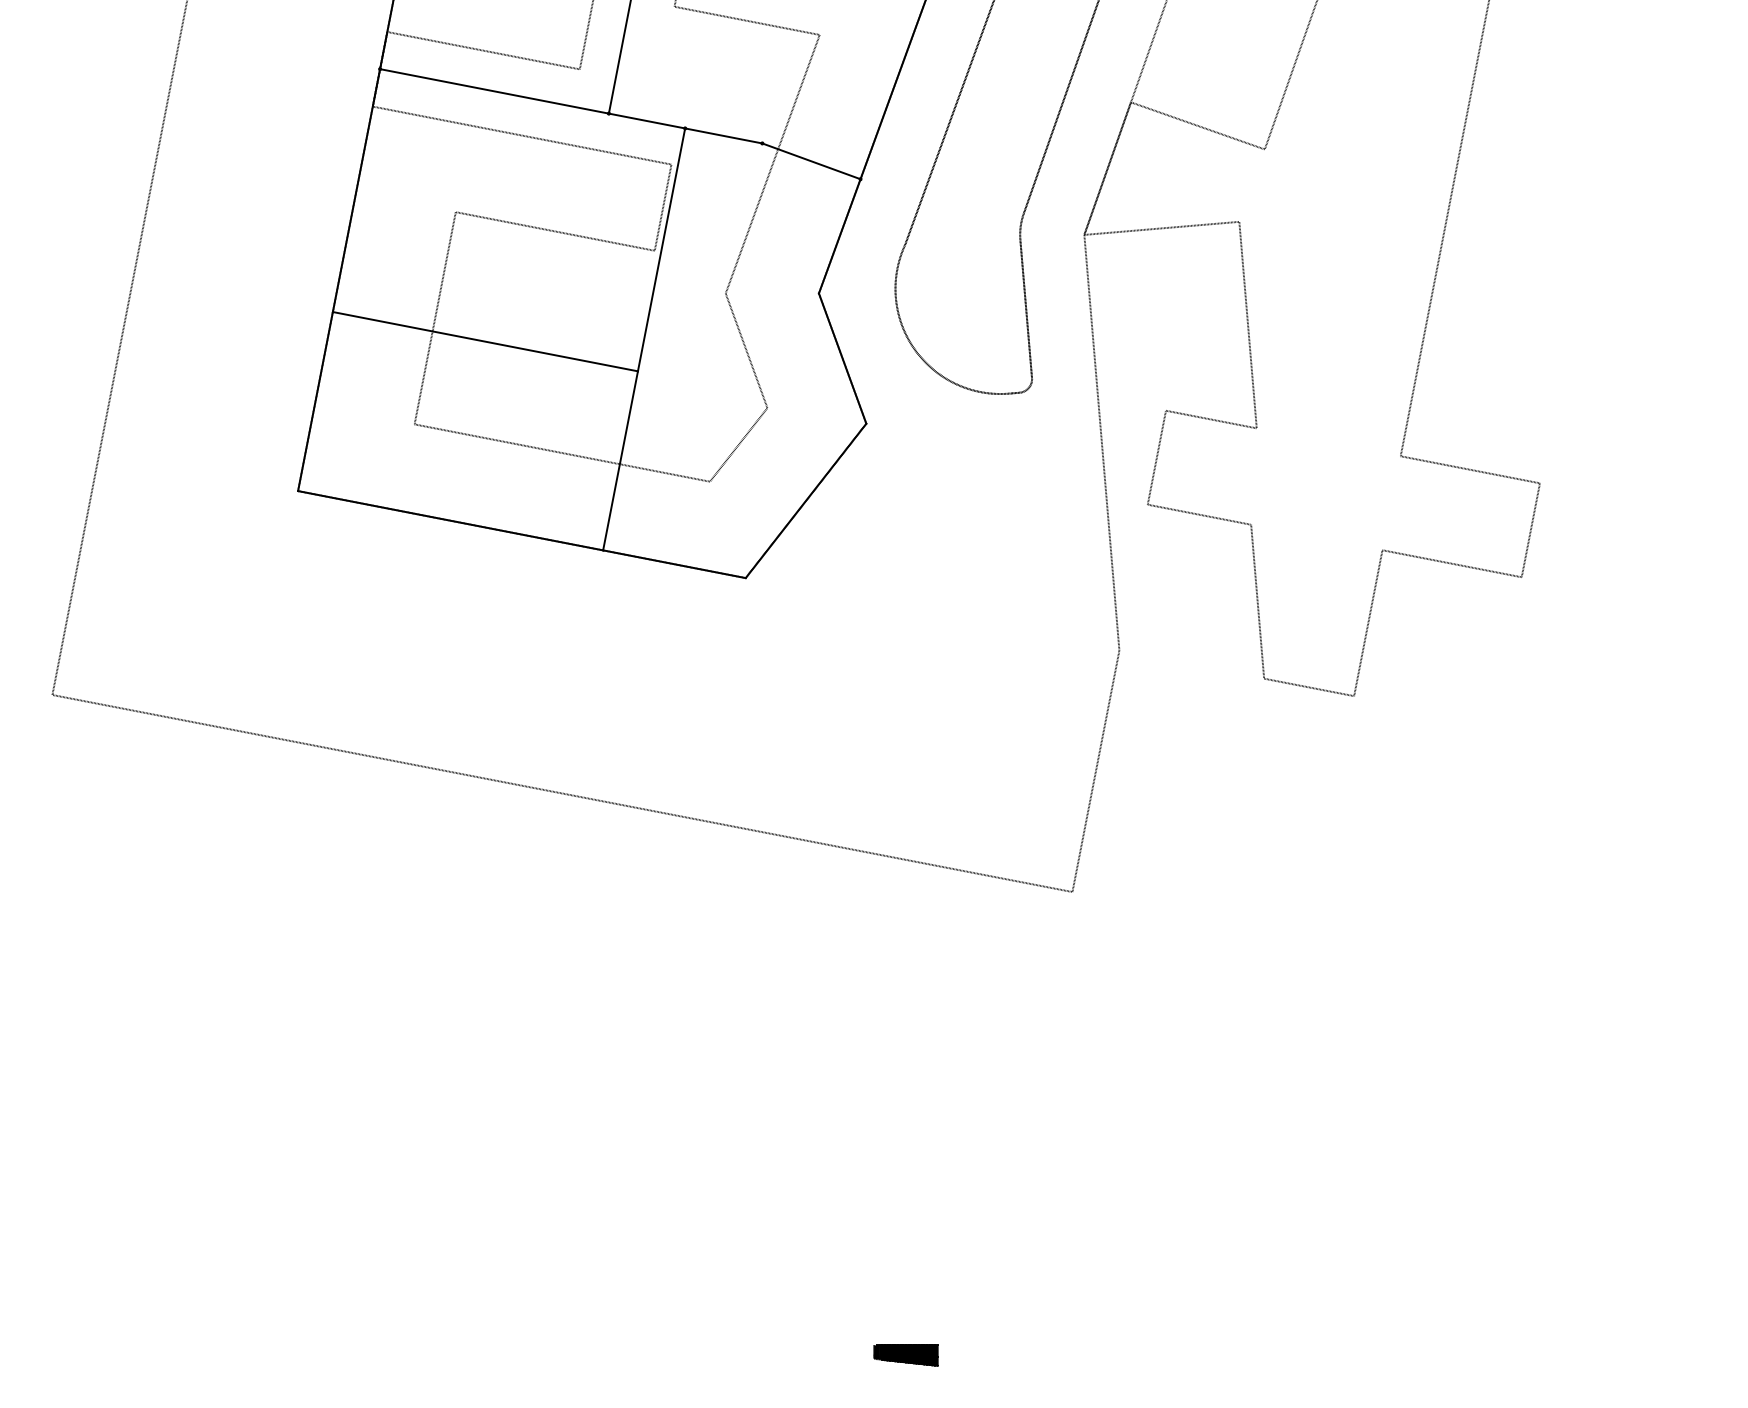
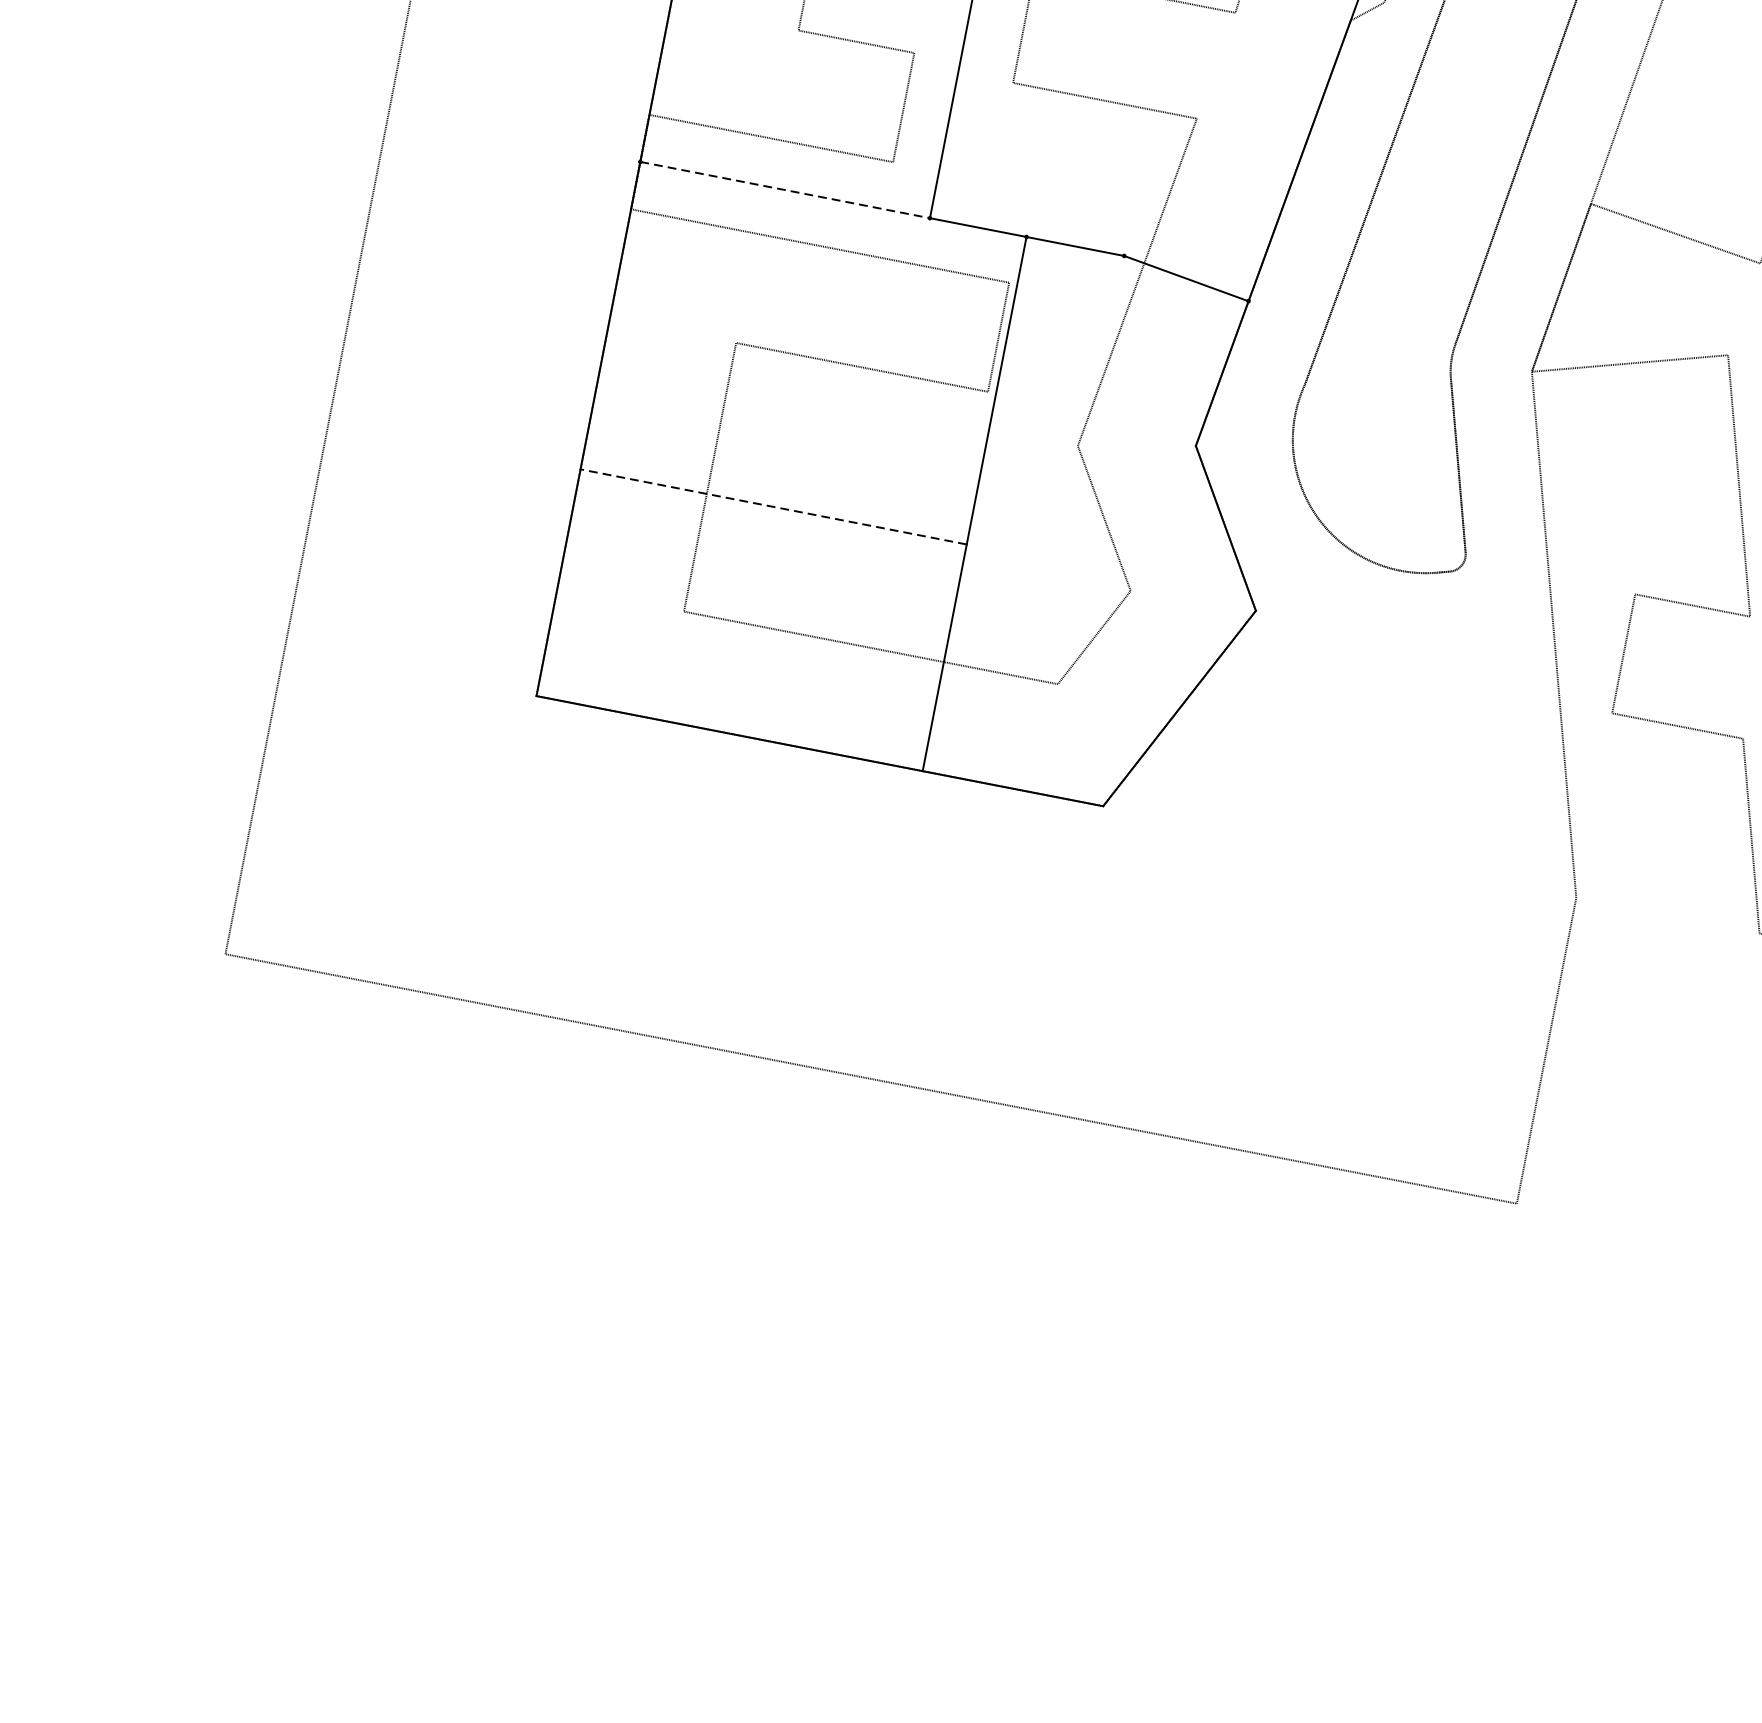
line: (494, 91) -> (785, 190), solid -> dashed
line: (484, 341) -> (772, 506), solid -> dashed

